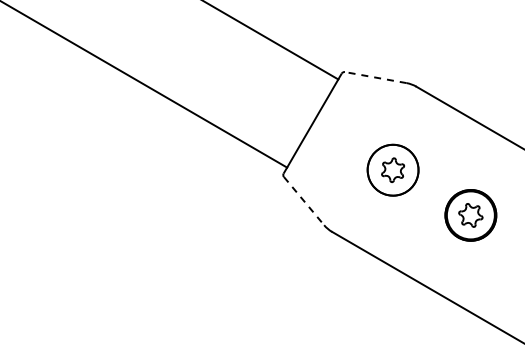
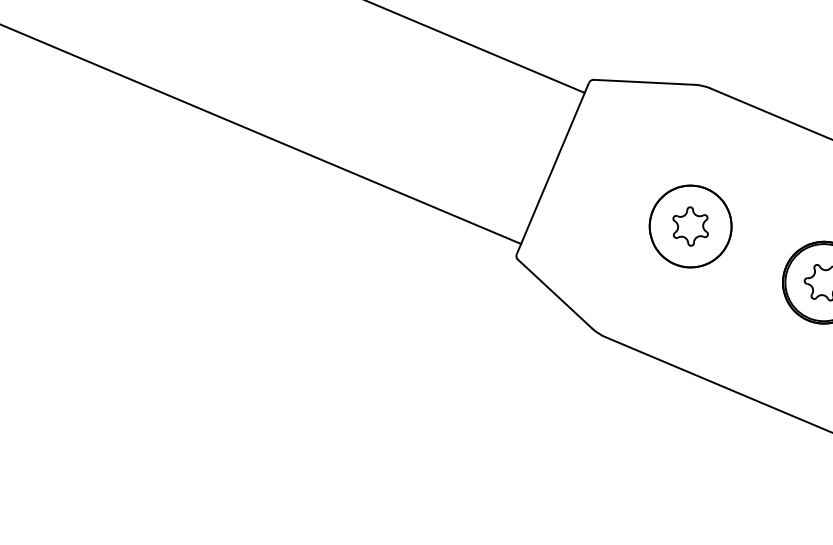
line: (375, 77) -> (643, 82), dashed -> solid
line: (304, 201) -> (555, 294), dashed -> solid

